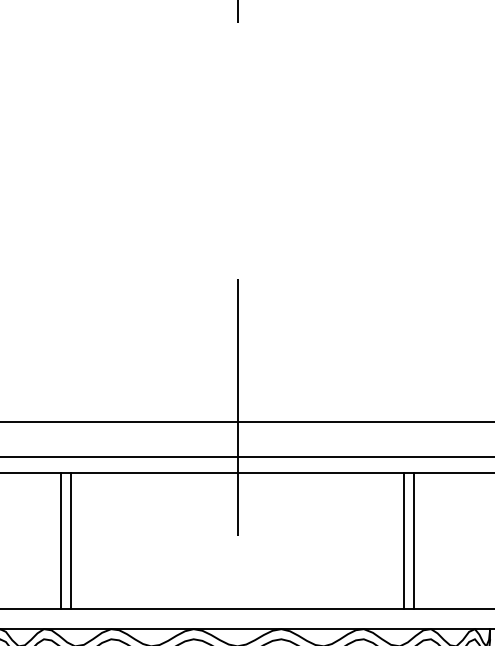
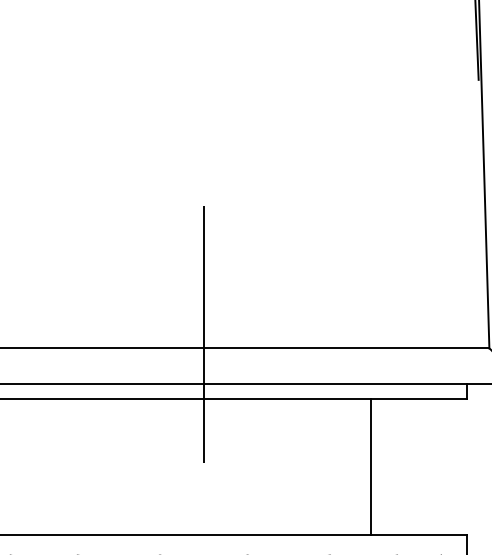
line: (60, 540) -> (26, 466), removed
line: (70, 540) -> (36, 466), removed
line: (414, 540) -> (380, 466), removed

